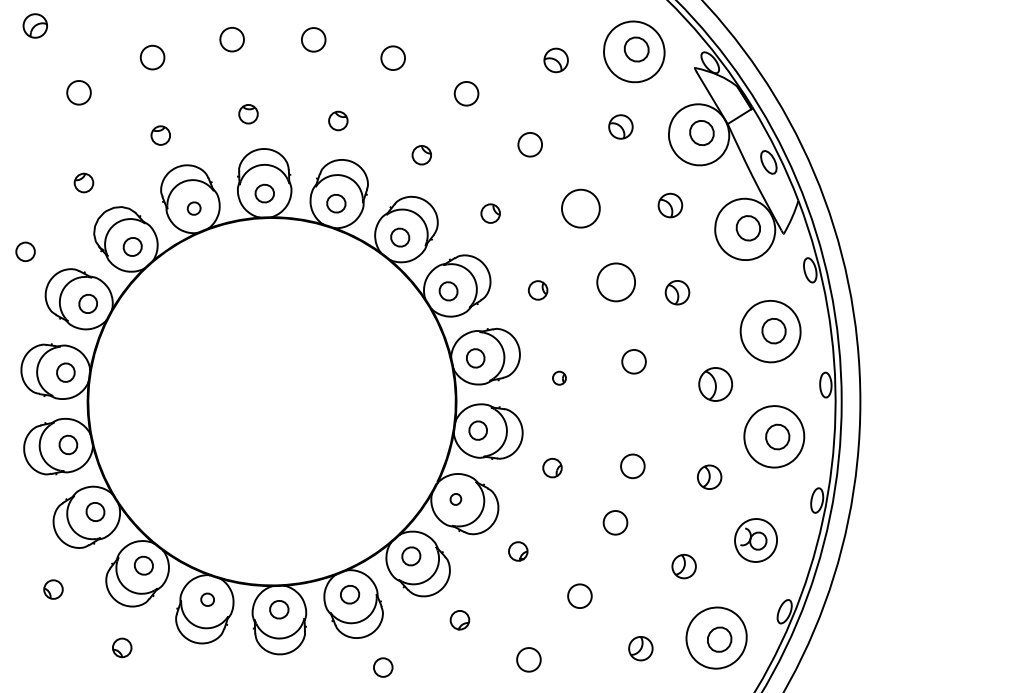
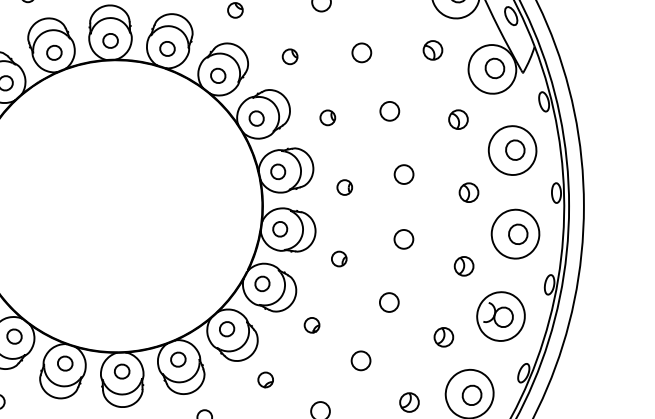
part: (194, 208) -> (54, 52), size x1.43
circle: (580, 208) -> (361, 52), size x0.62
circle: (615, 281) -> (389, 110), size x0.62
part: (677, 292) -> (458, 119), moved
part: (559, 378) -> (344, 187), size x1.43
part: (715, 384) -> (468, 192), size x0.71
circle: (632, 466) -> (403, 239), moved
part: (455, 499) -> (262, 284), size x1.67
part: (755, 540) -> (500, 316), size x1.43
part: (207, 599) -> (65, 363), size x1.43

